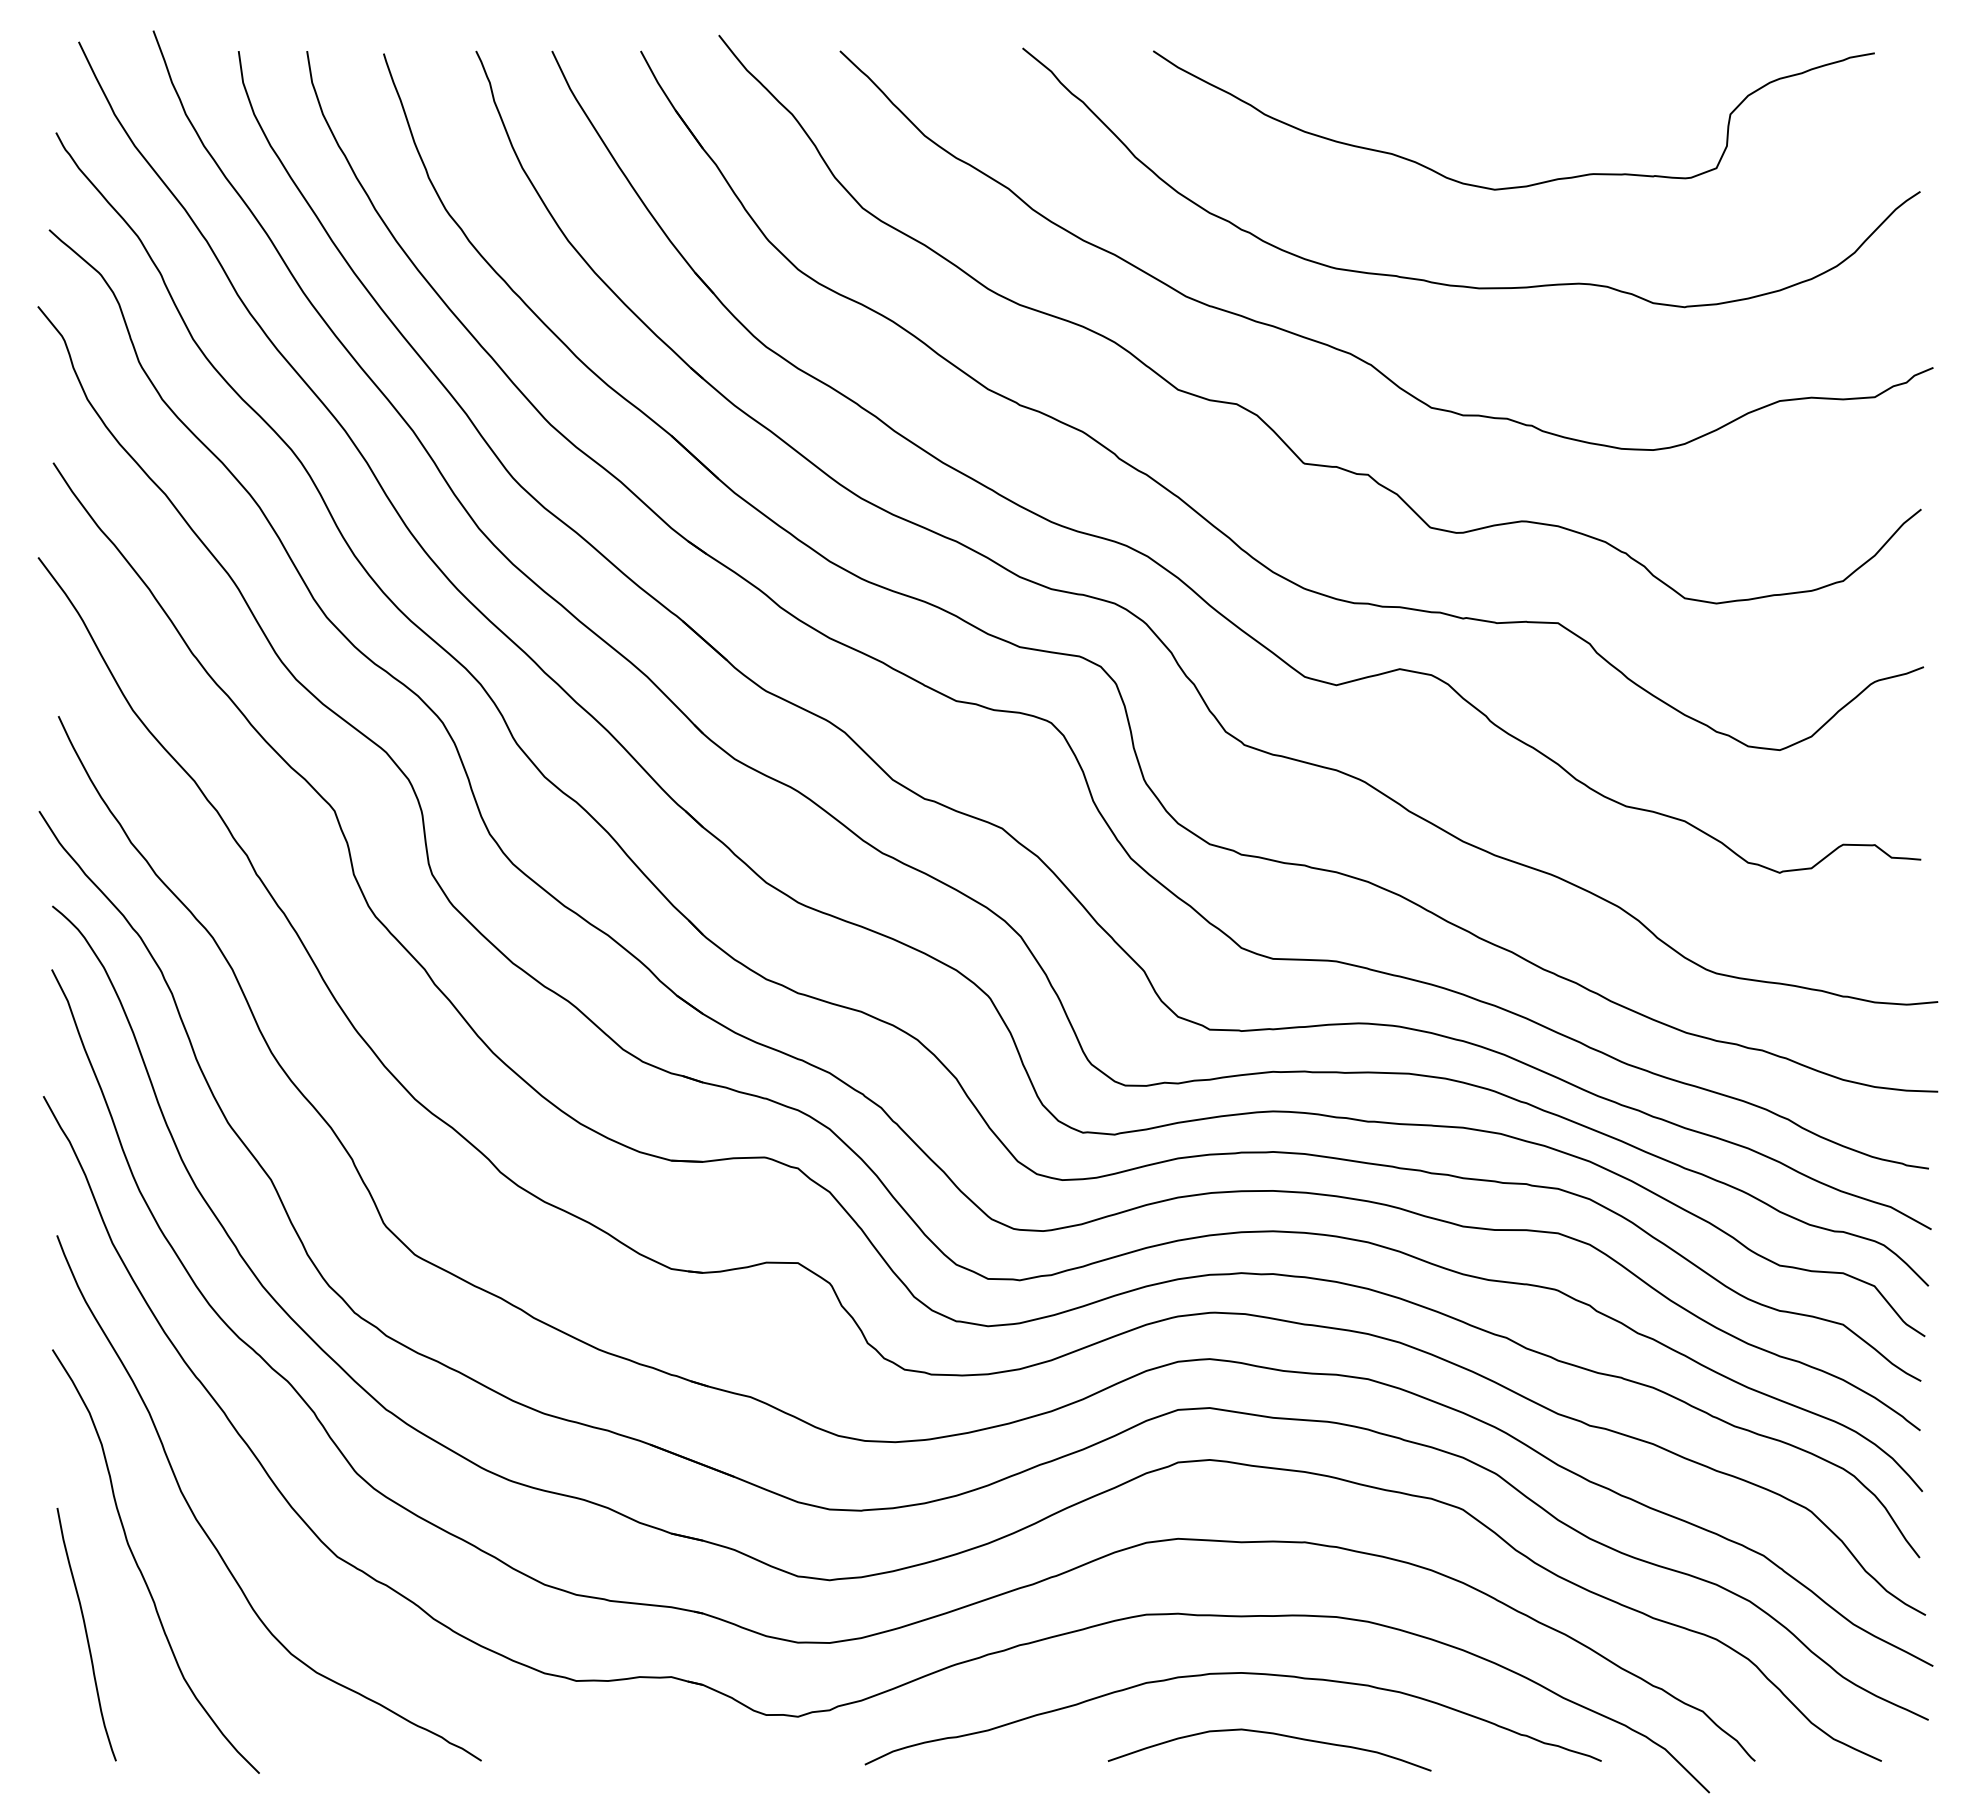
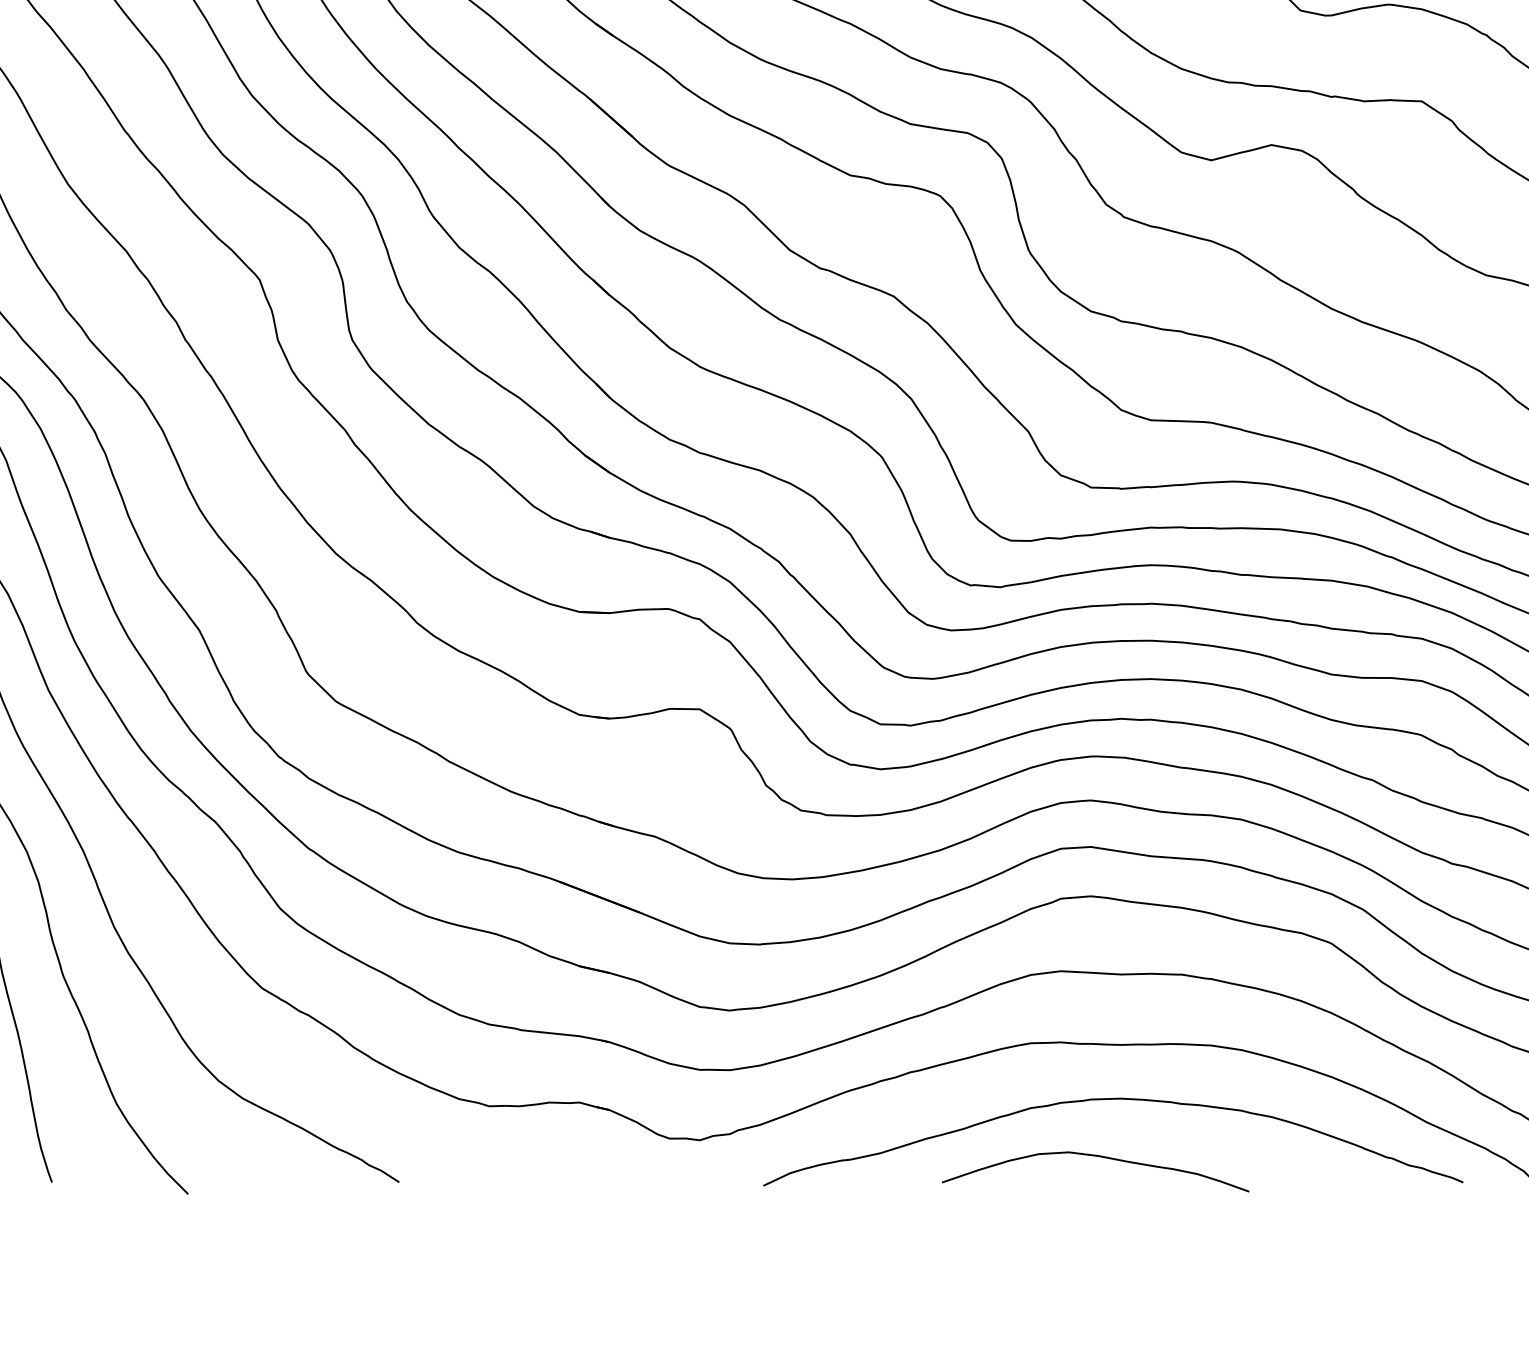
curve: (1271, 1734) -> (1097, 1157), moved

